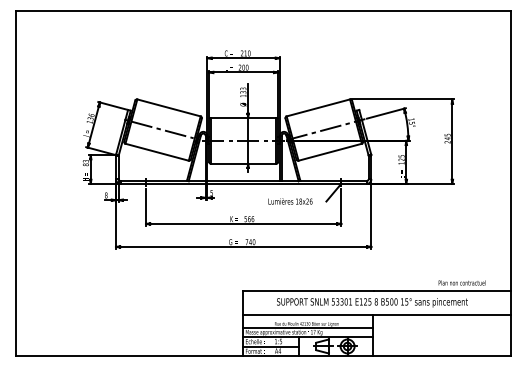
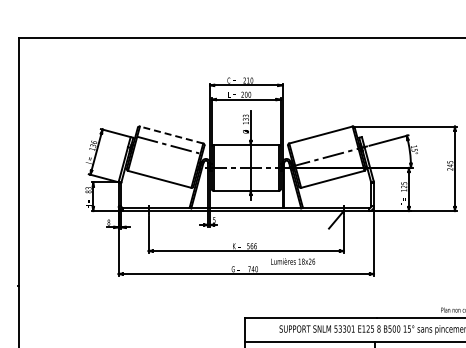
line: (169, 107) -> (172, 134), solid -> dashed
line: (162, 129) -> (168, 144), moved
text: (290, 201) -> (293, 261), moved

